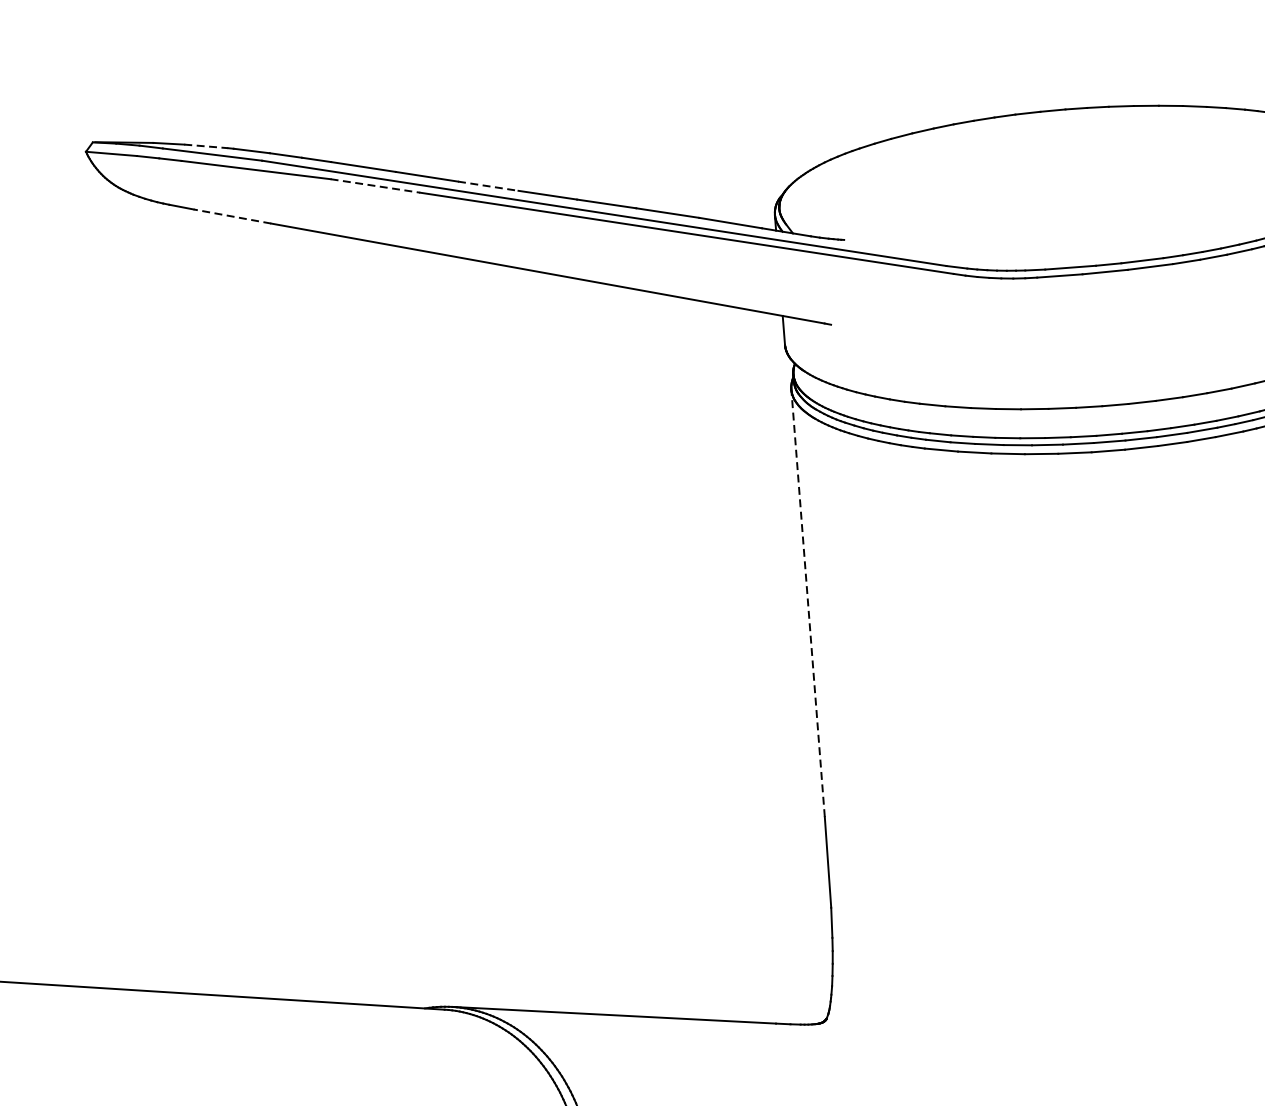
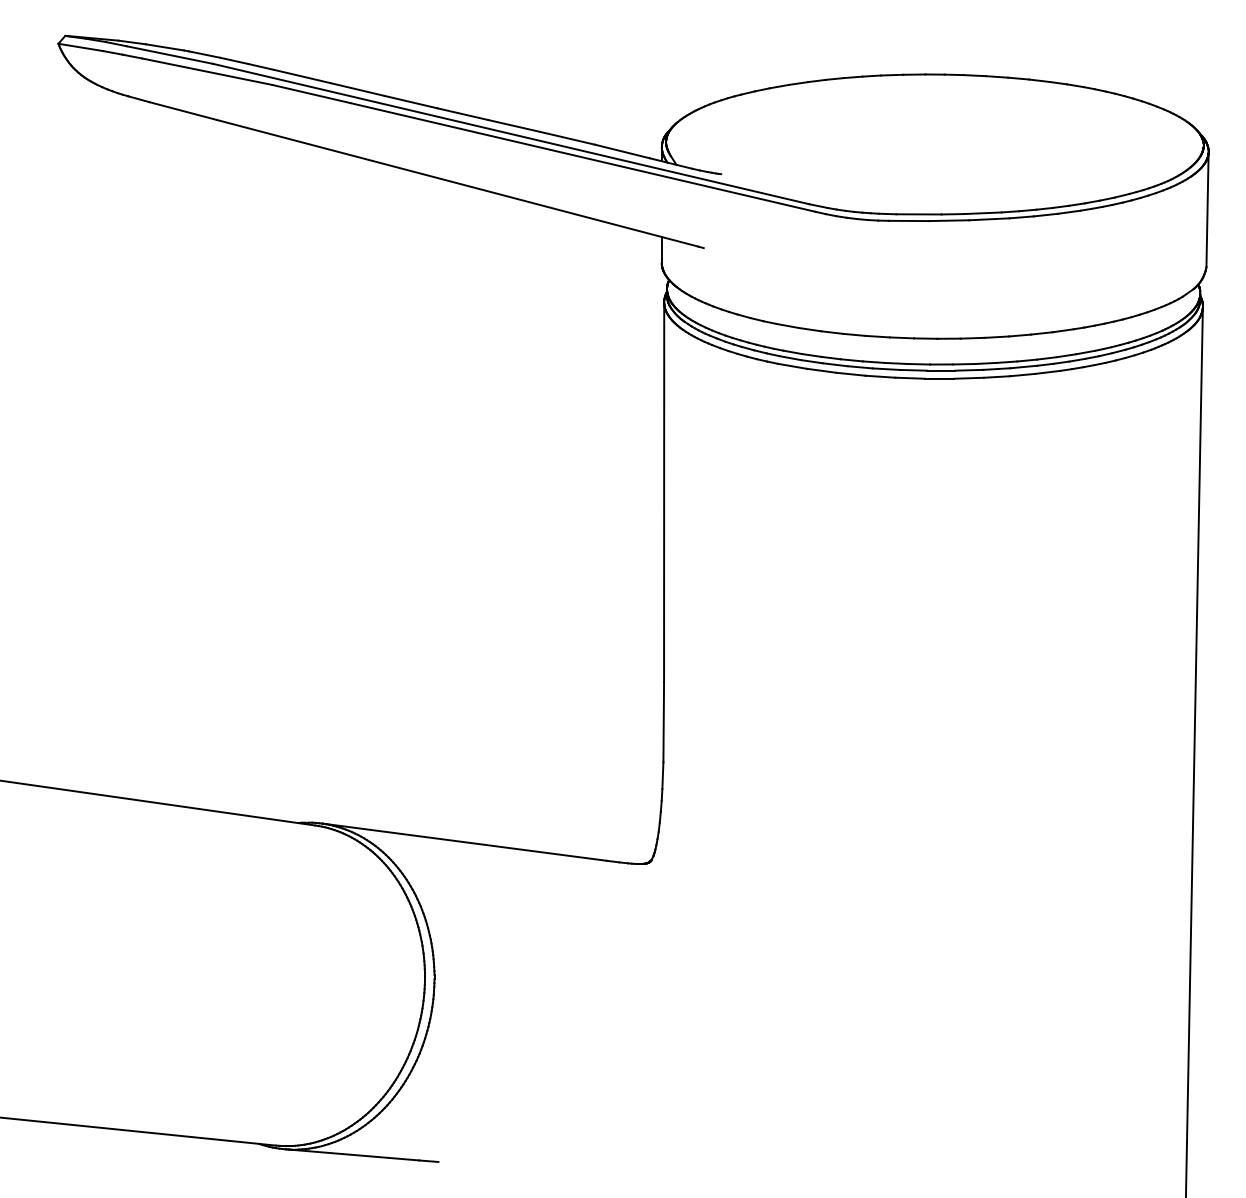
line: (206, 146) -> (165, 47), dashed -> solid
line: (375, 186) -> (311, 94), dashed -> solid
line: (488, 186) -> (411, 102), dashed -> solid
line: (232, 216) -> (183, 111), dashed -> solid
line: (808, 603) -> (664, 492), dashed -> solid

